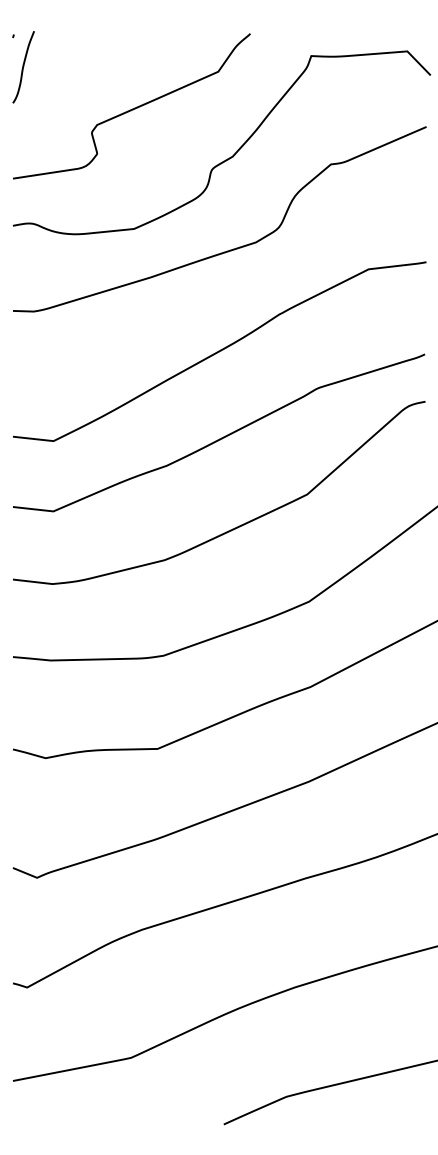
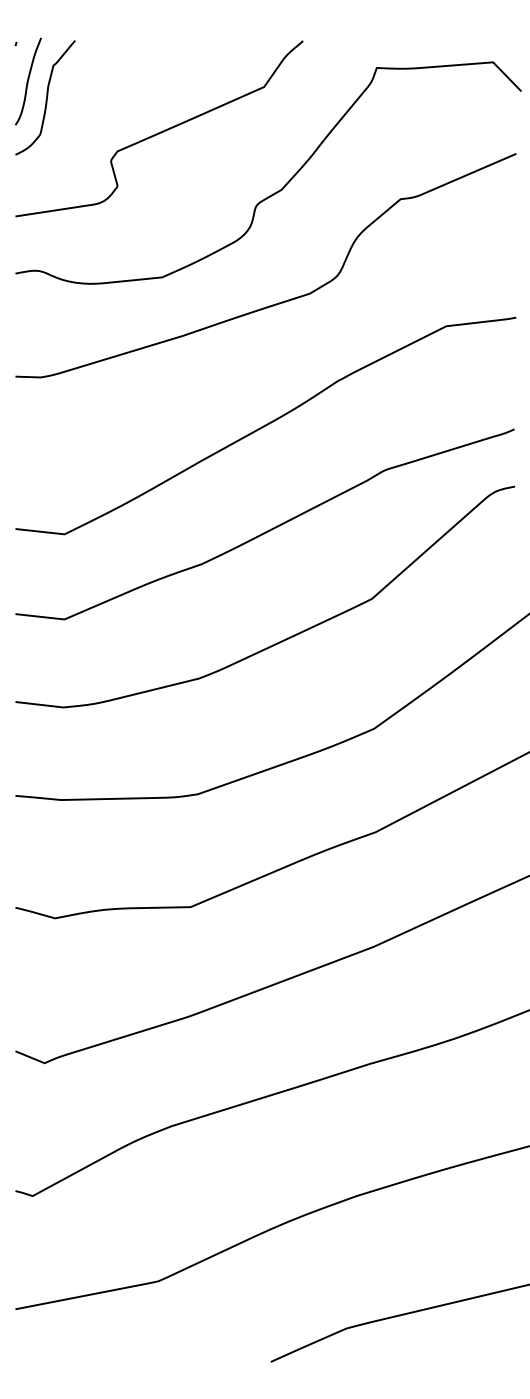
curve: (38, 80) -> (46, 97), added

